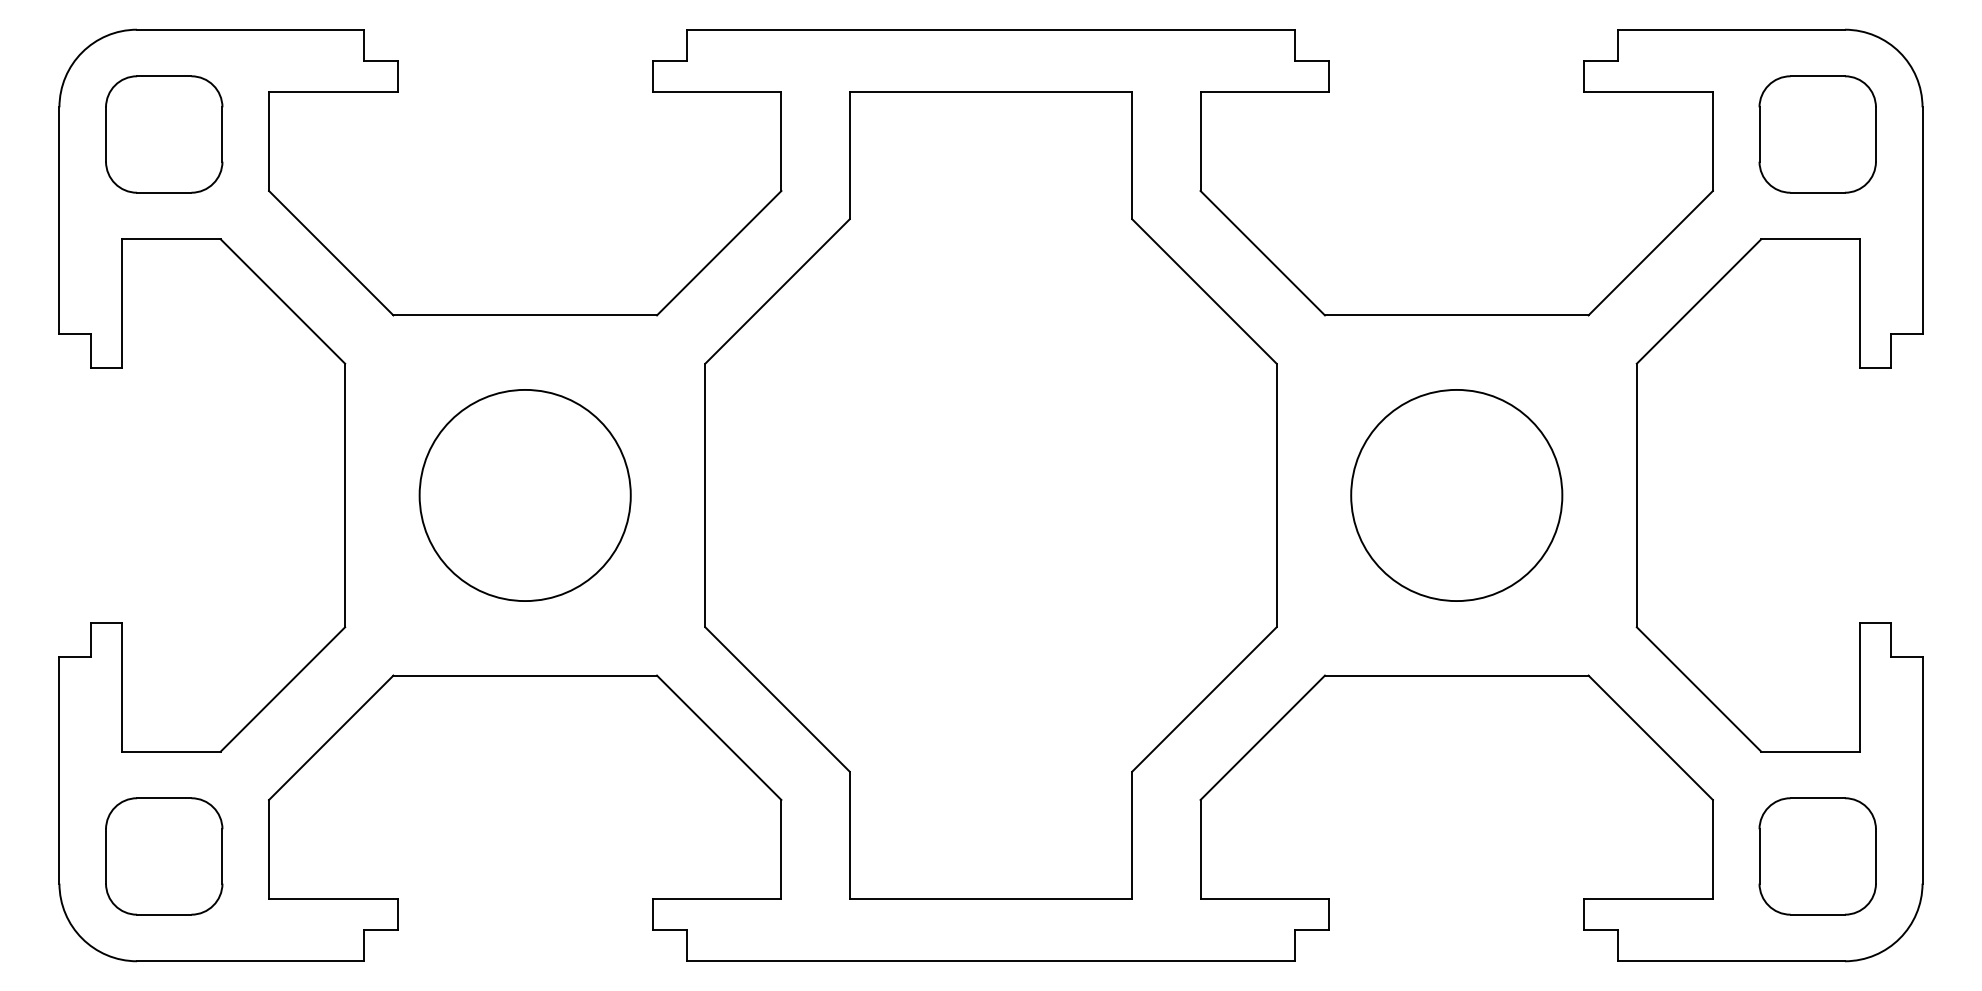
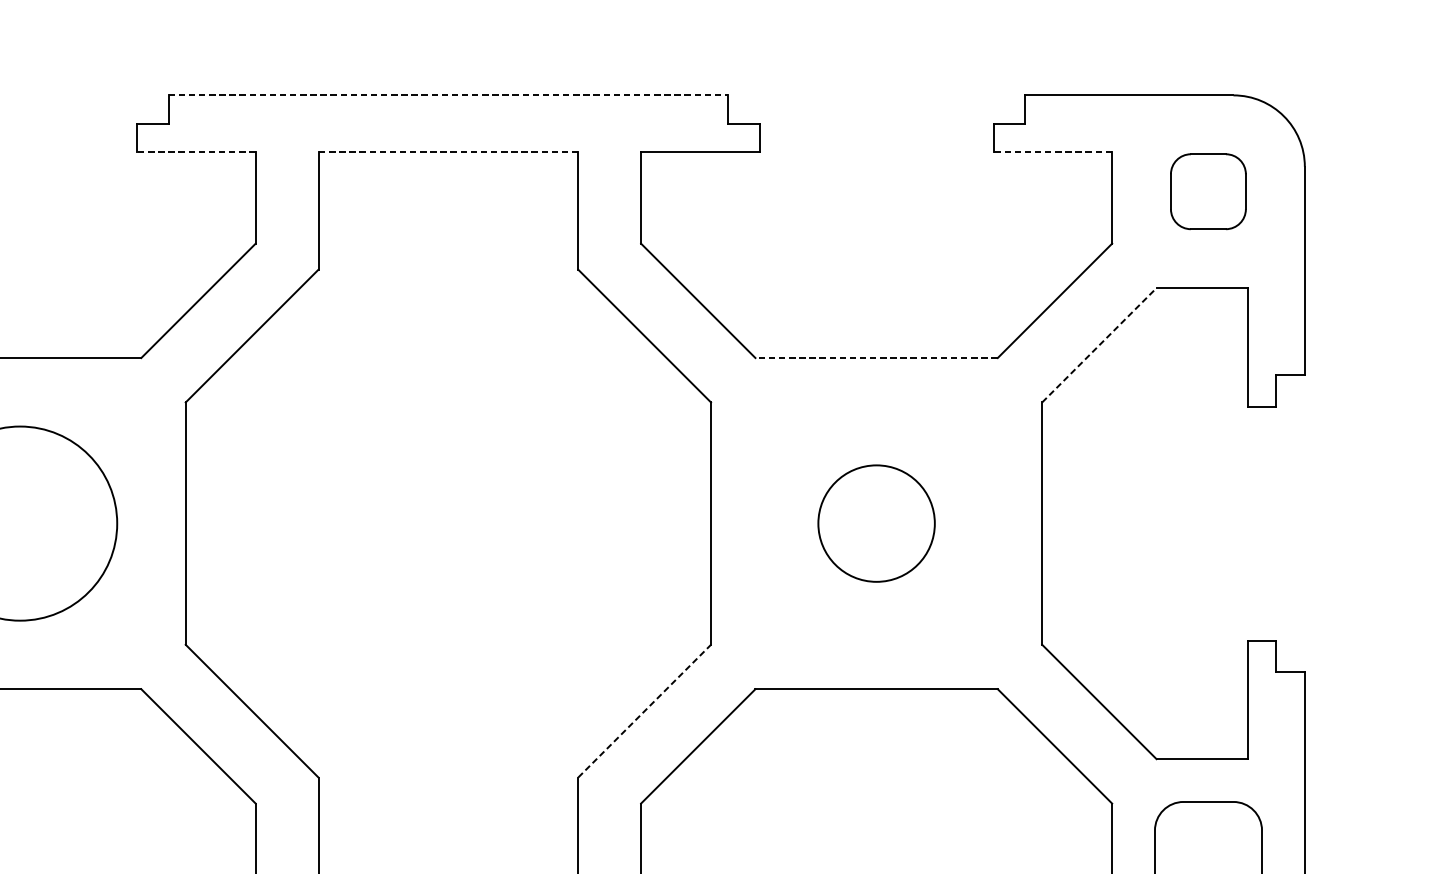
line: (991, 29) -> (448, 95), solid -> dashed
line: (716, 91) -> (196, 152), solid -> dashed
line: (990, 91) -> (447, 152), solid -> dashed
line: (1648, 91) -> (1052, 152), solid -> dashed
part: (1817, 134) -> (1208, 191), size x0.7
line: (1699, 301) -> (1099, 345), solid -> dashed
line: (1456, 315) -> (876, 358), solid -> dashed
circle: (1456, 495) -> (876, 523), size x0.6
line: (1204, 699) -> (644, 711), solid -> dashed

